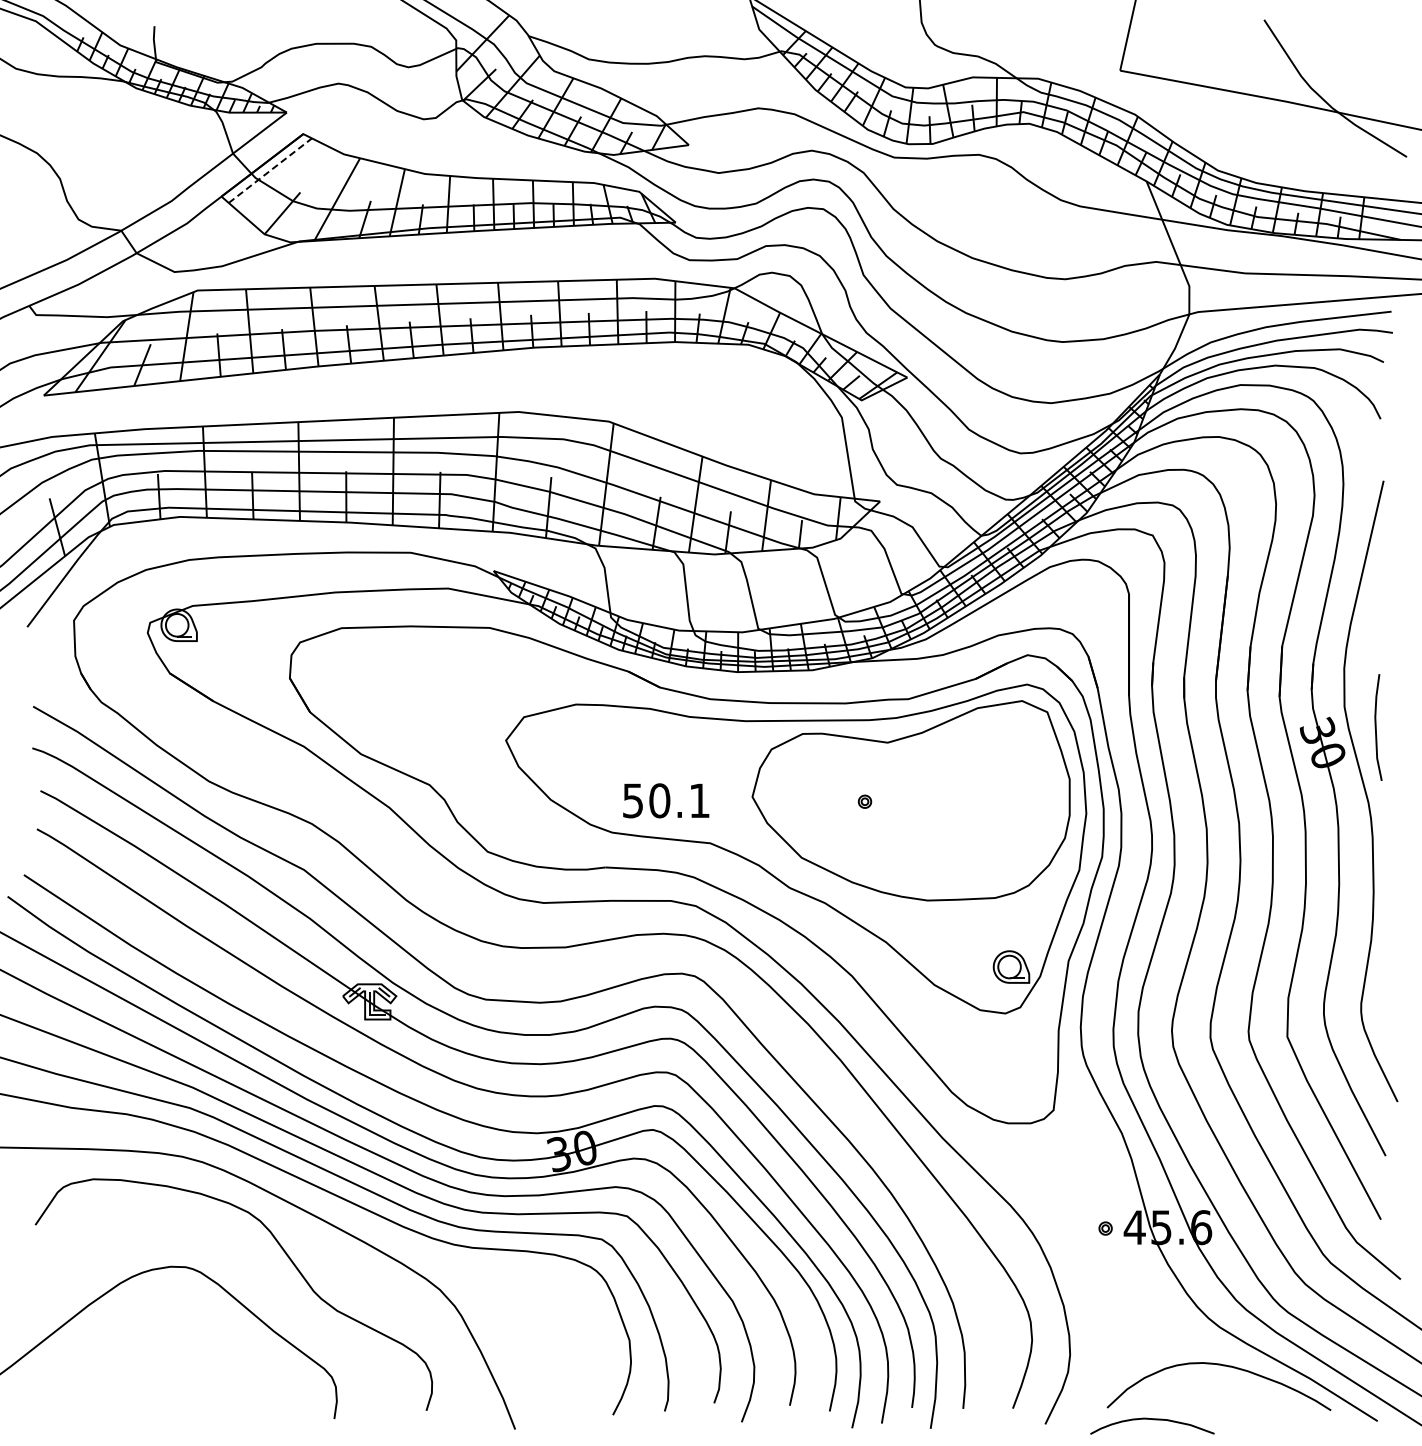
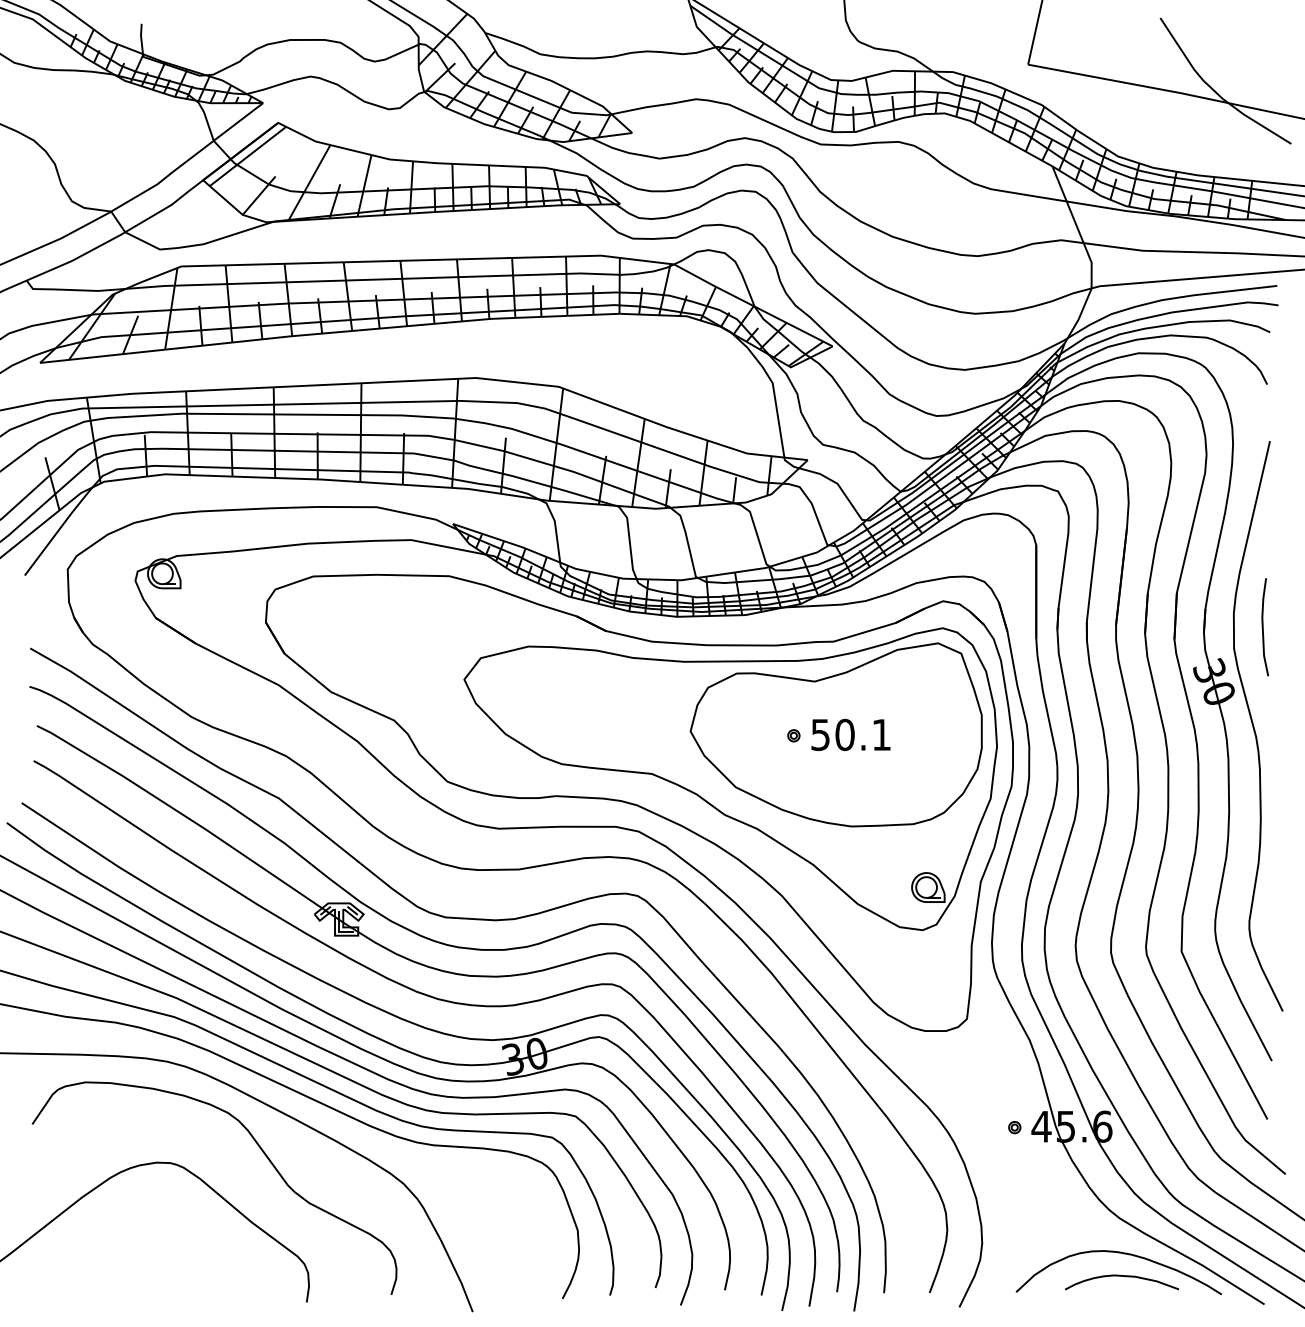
line: (270, 170) -> (248, 156), dashed -> solid
line: (1376, 727) -> (1263, 627), moved
text: (666, 800) -> (851, 734), moved
curve: (1153, 1420) -> (1122, 1277), moved

